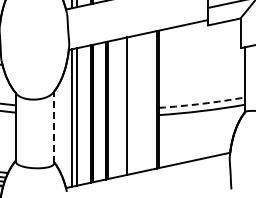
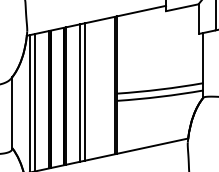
arc: (202, 103) -> (160, 89), dashed -> solid
line: (122, 106) -> (80, 92), added
line: (54, 127) -> (12, 113), dashed -> solid

